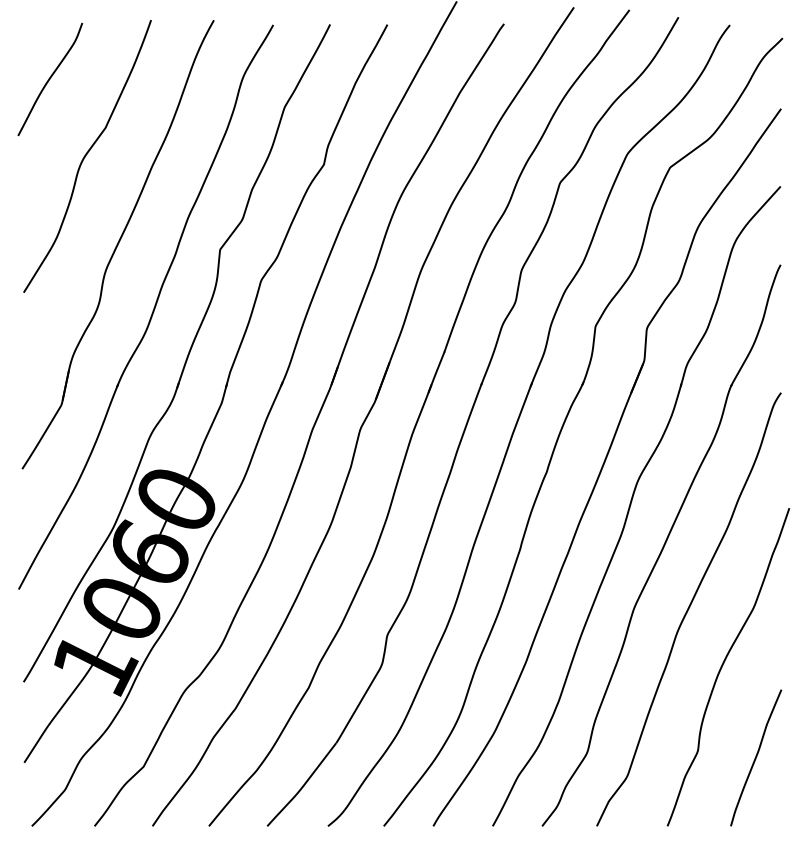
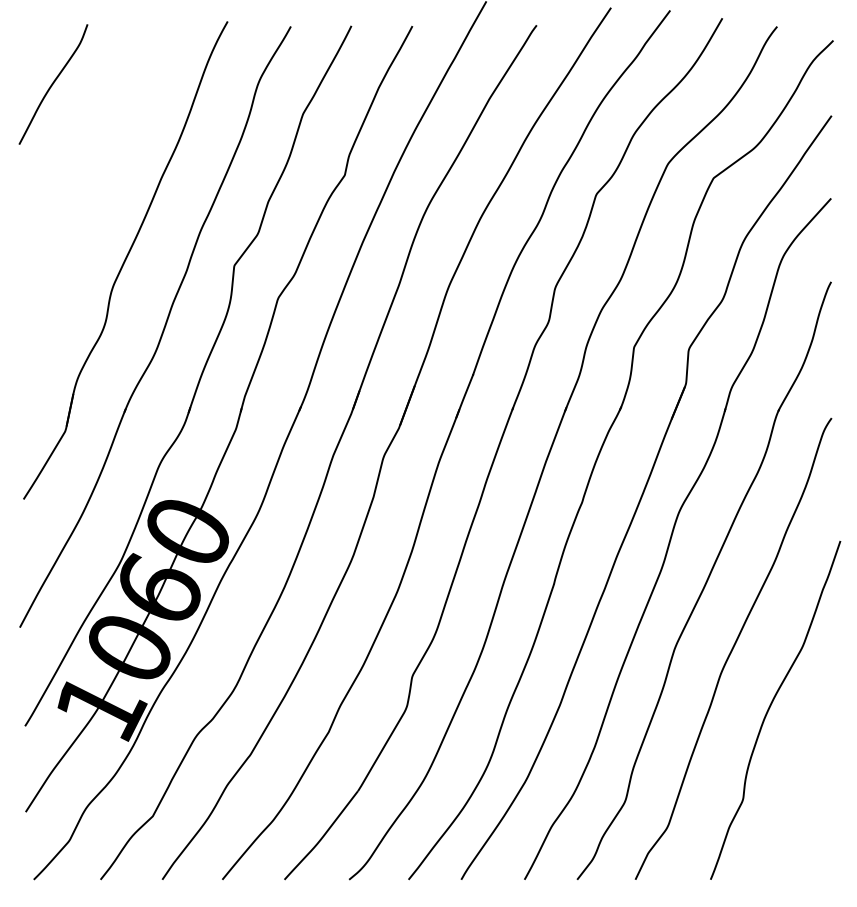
curve: (86, 155) -> (92, 165), removed
curve: (755, 757) -> (804, 806), removed

